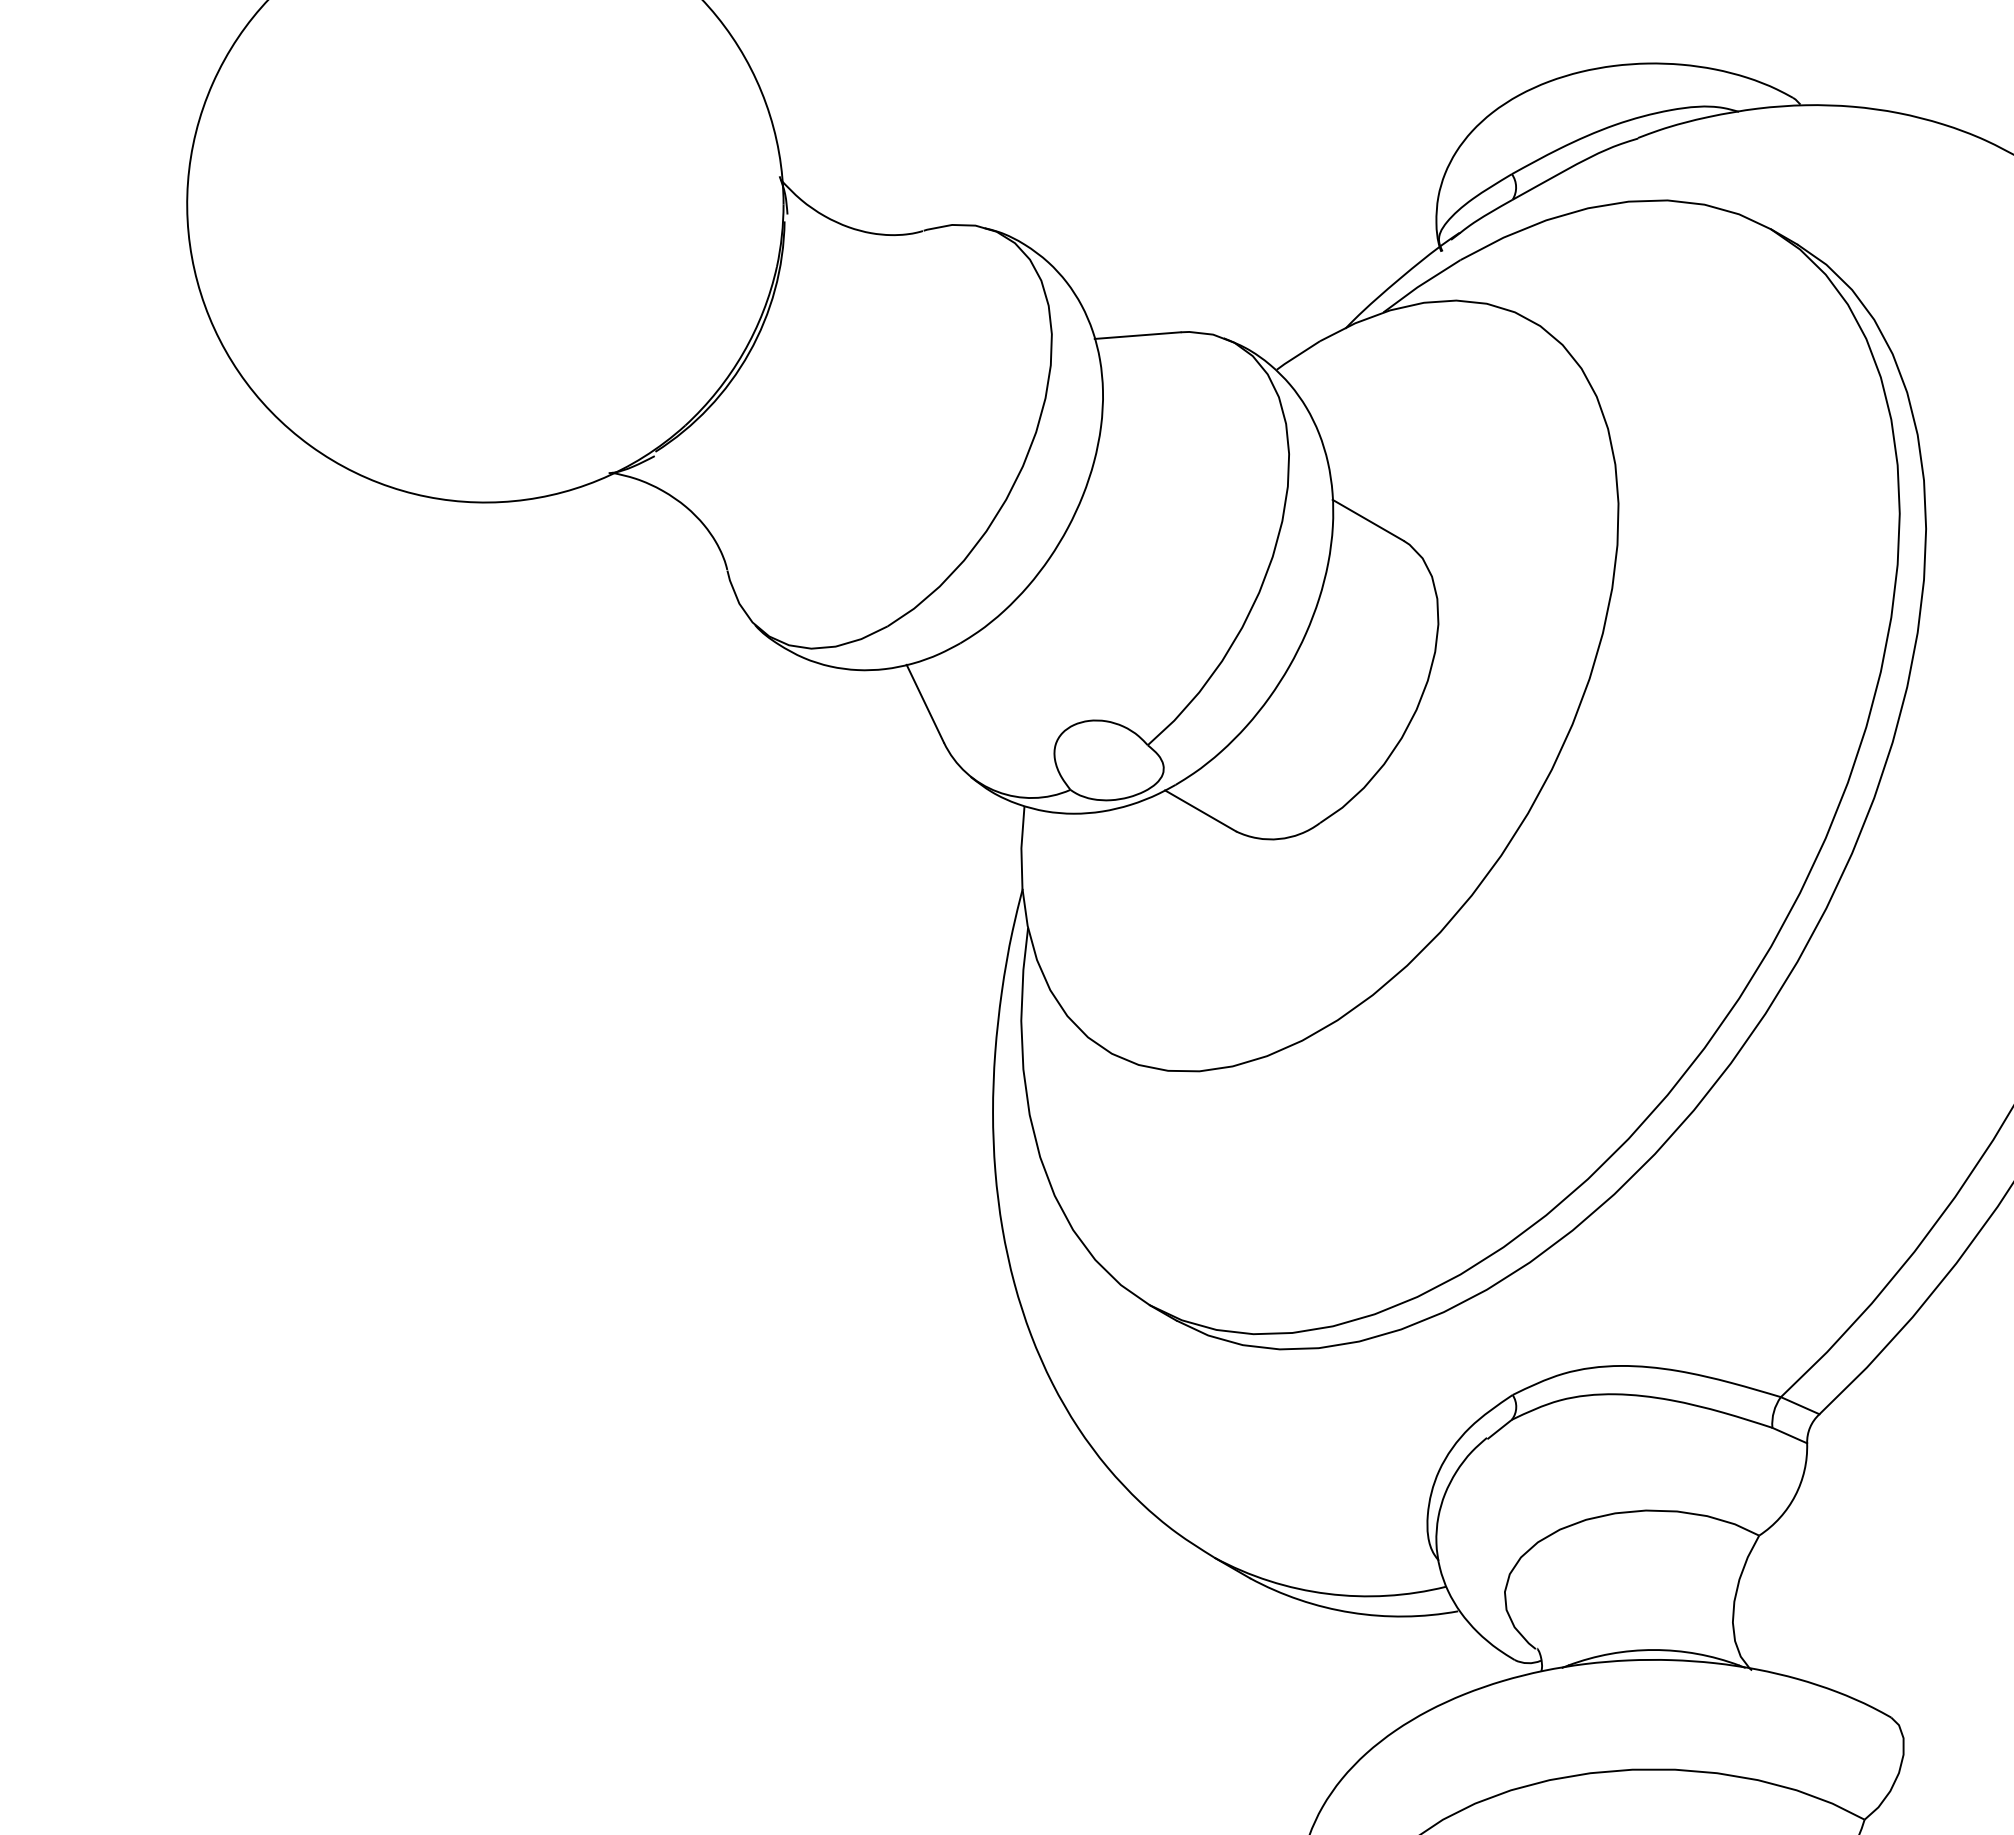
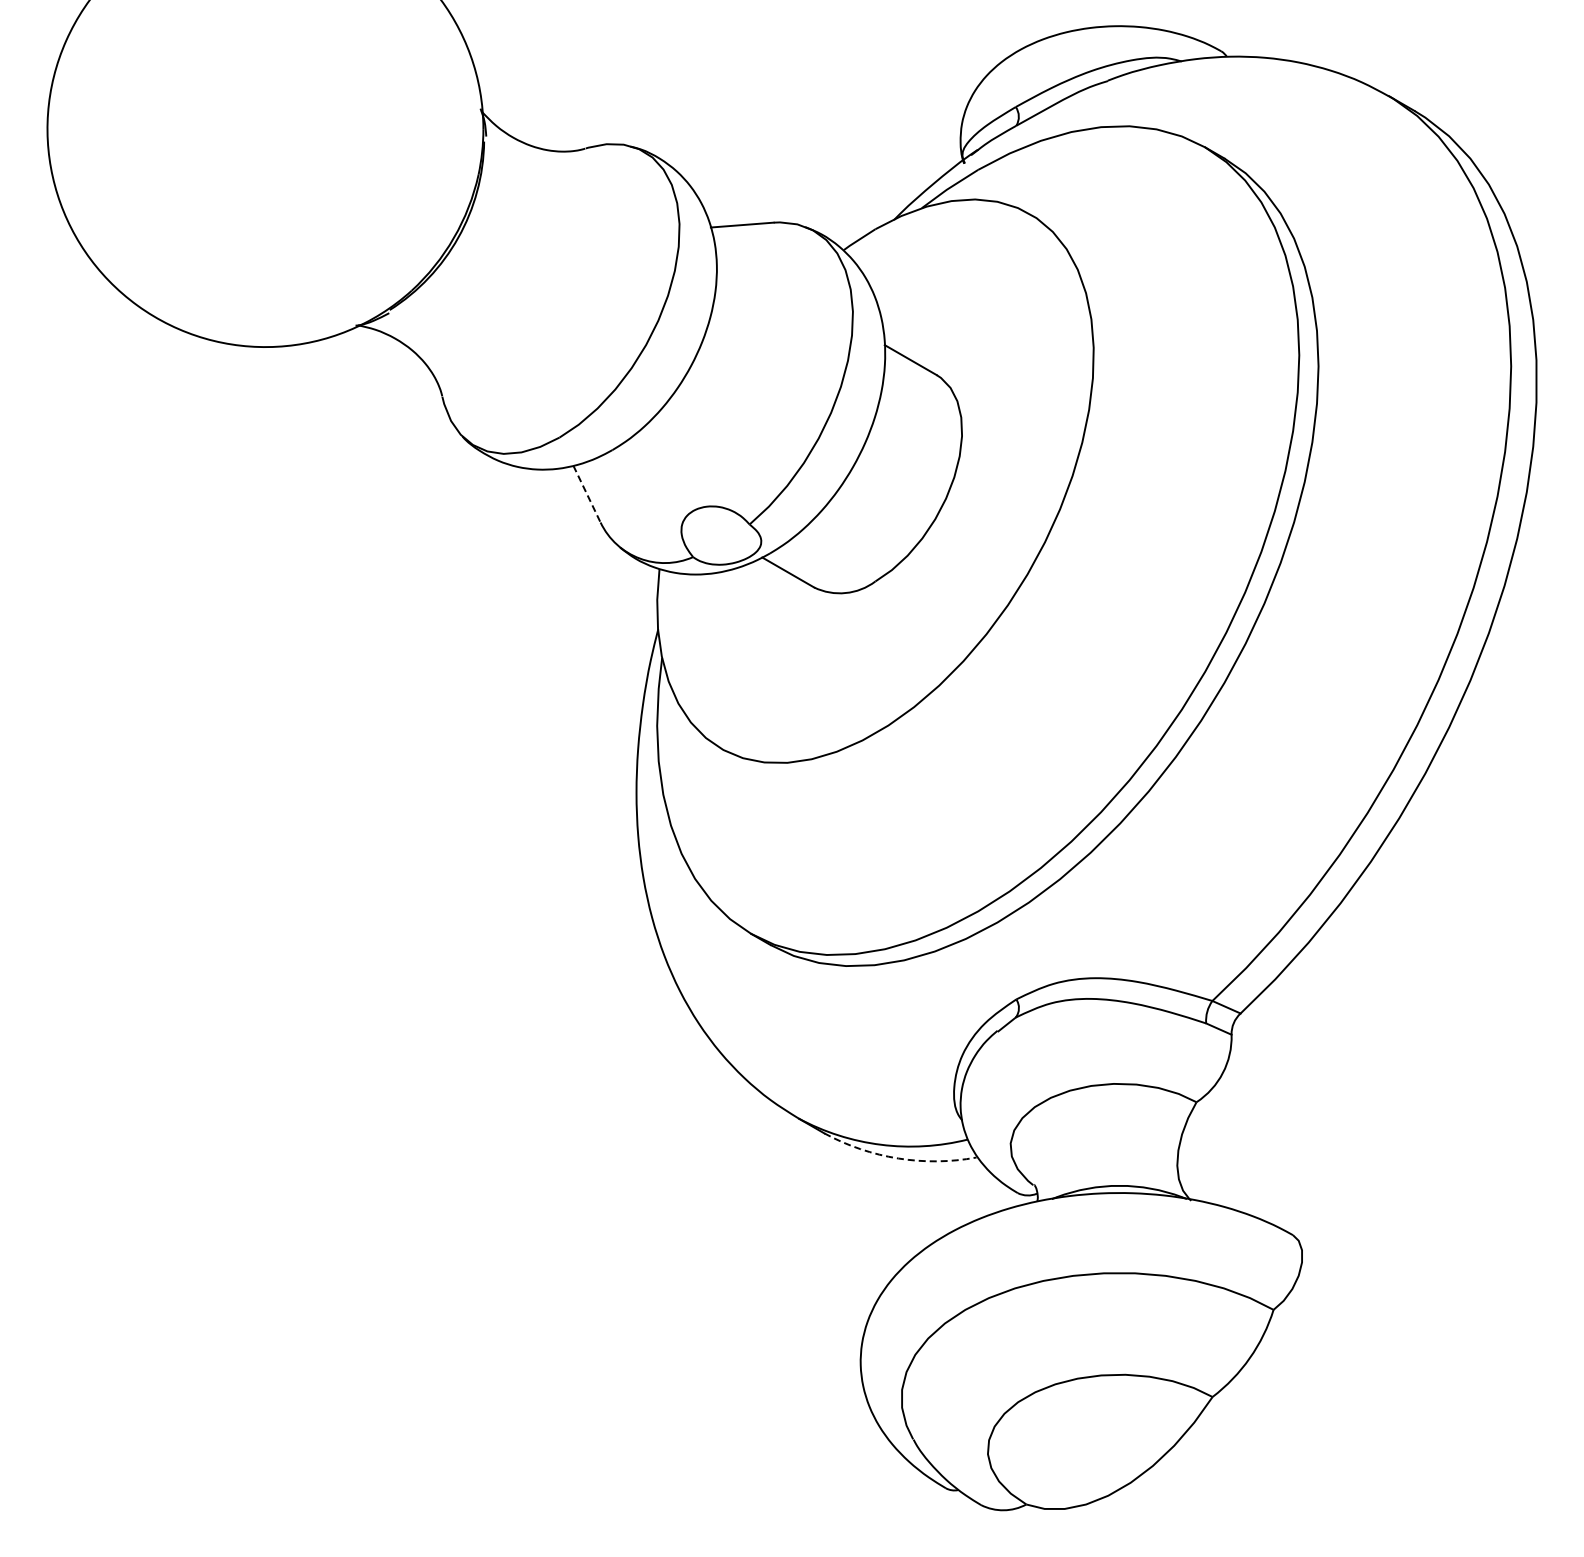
line: (925, 704) -> (587, 494), solid -> dashed
arc: (1351, 1612) -> (898, 1158), solid -> dashed

